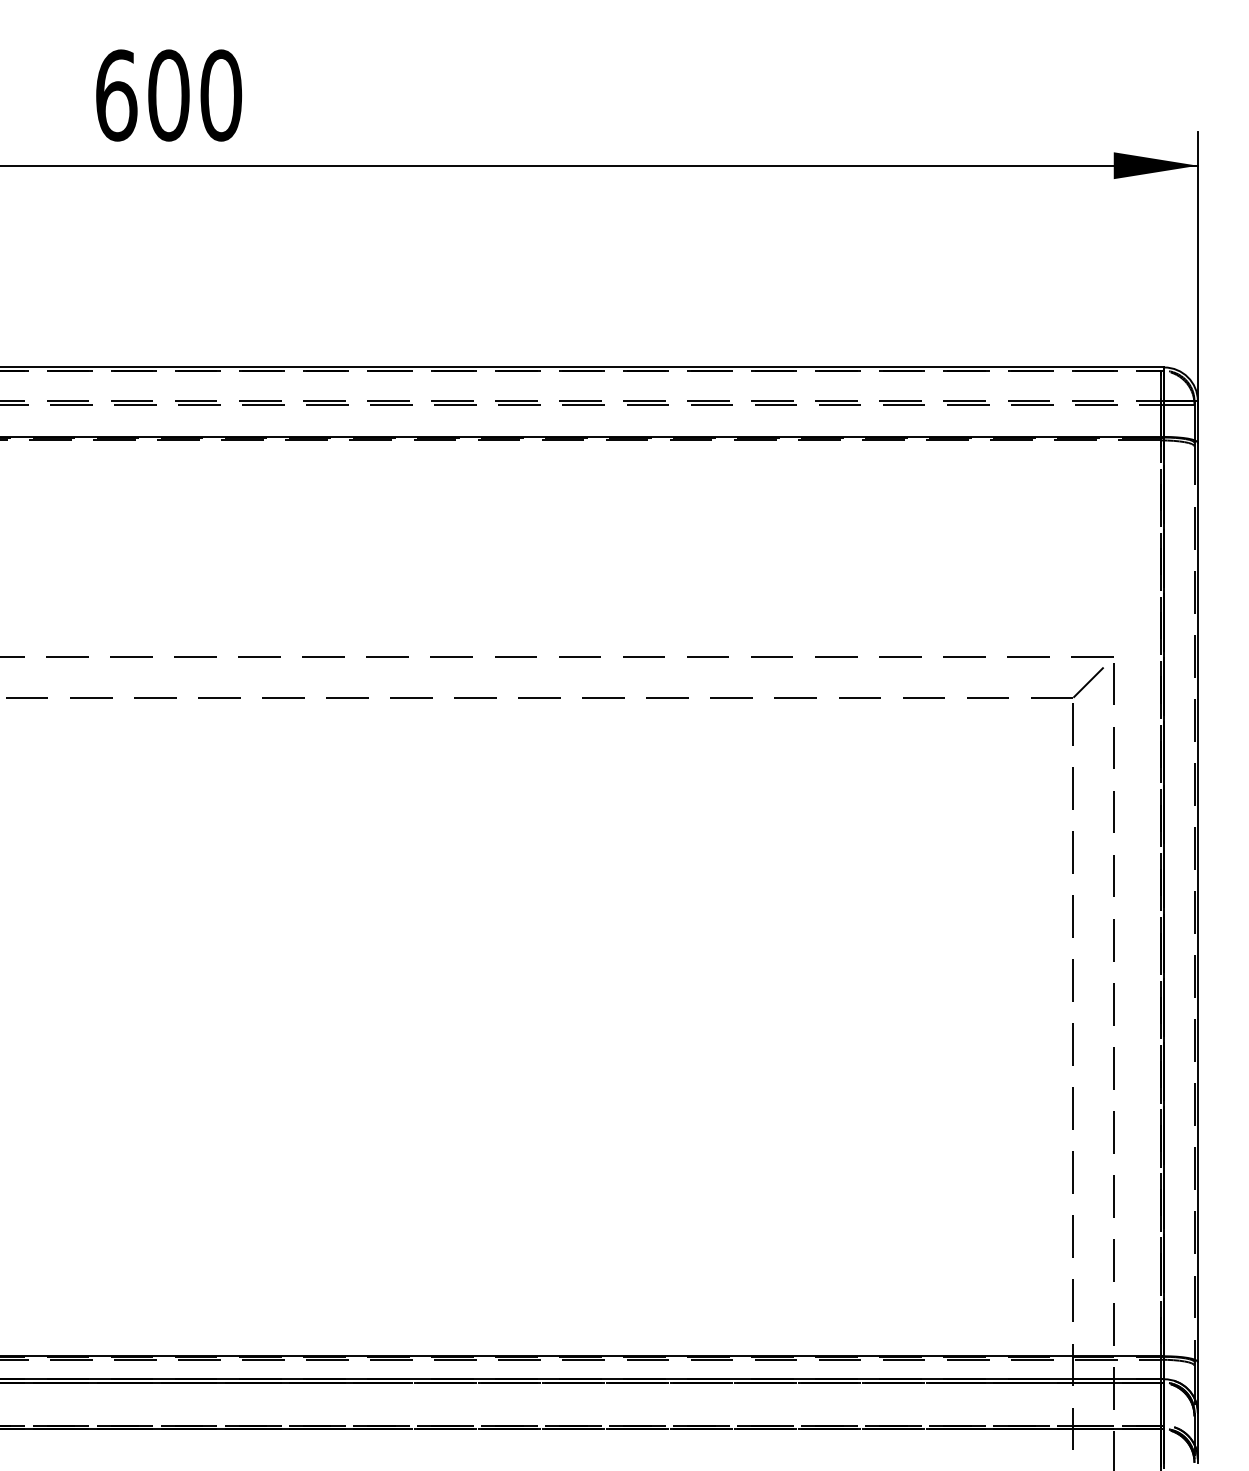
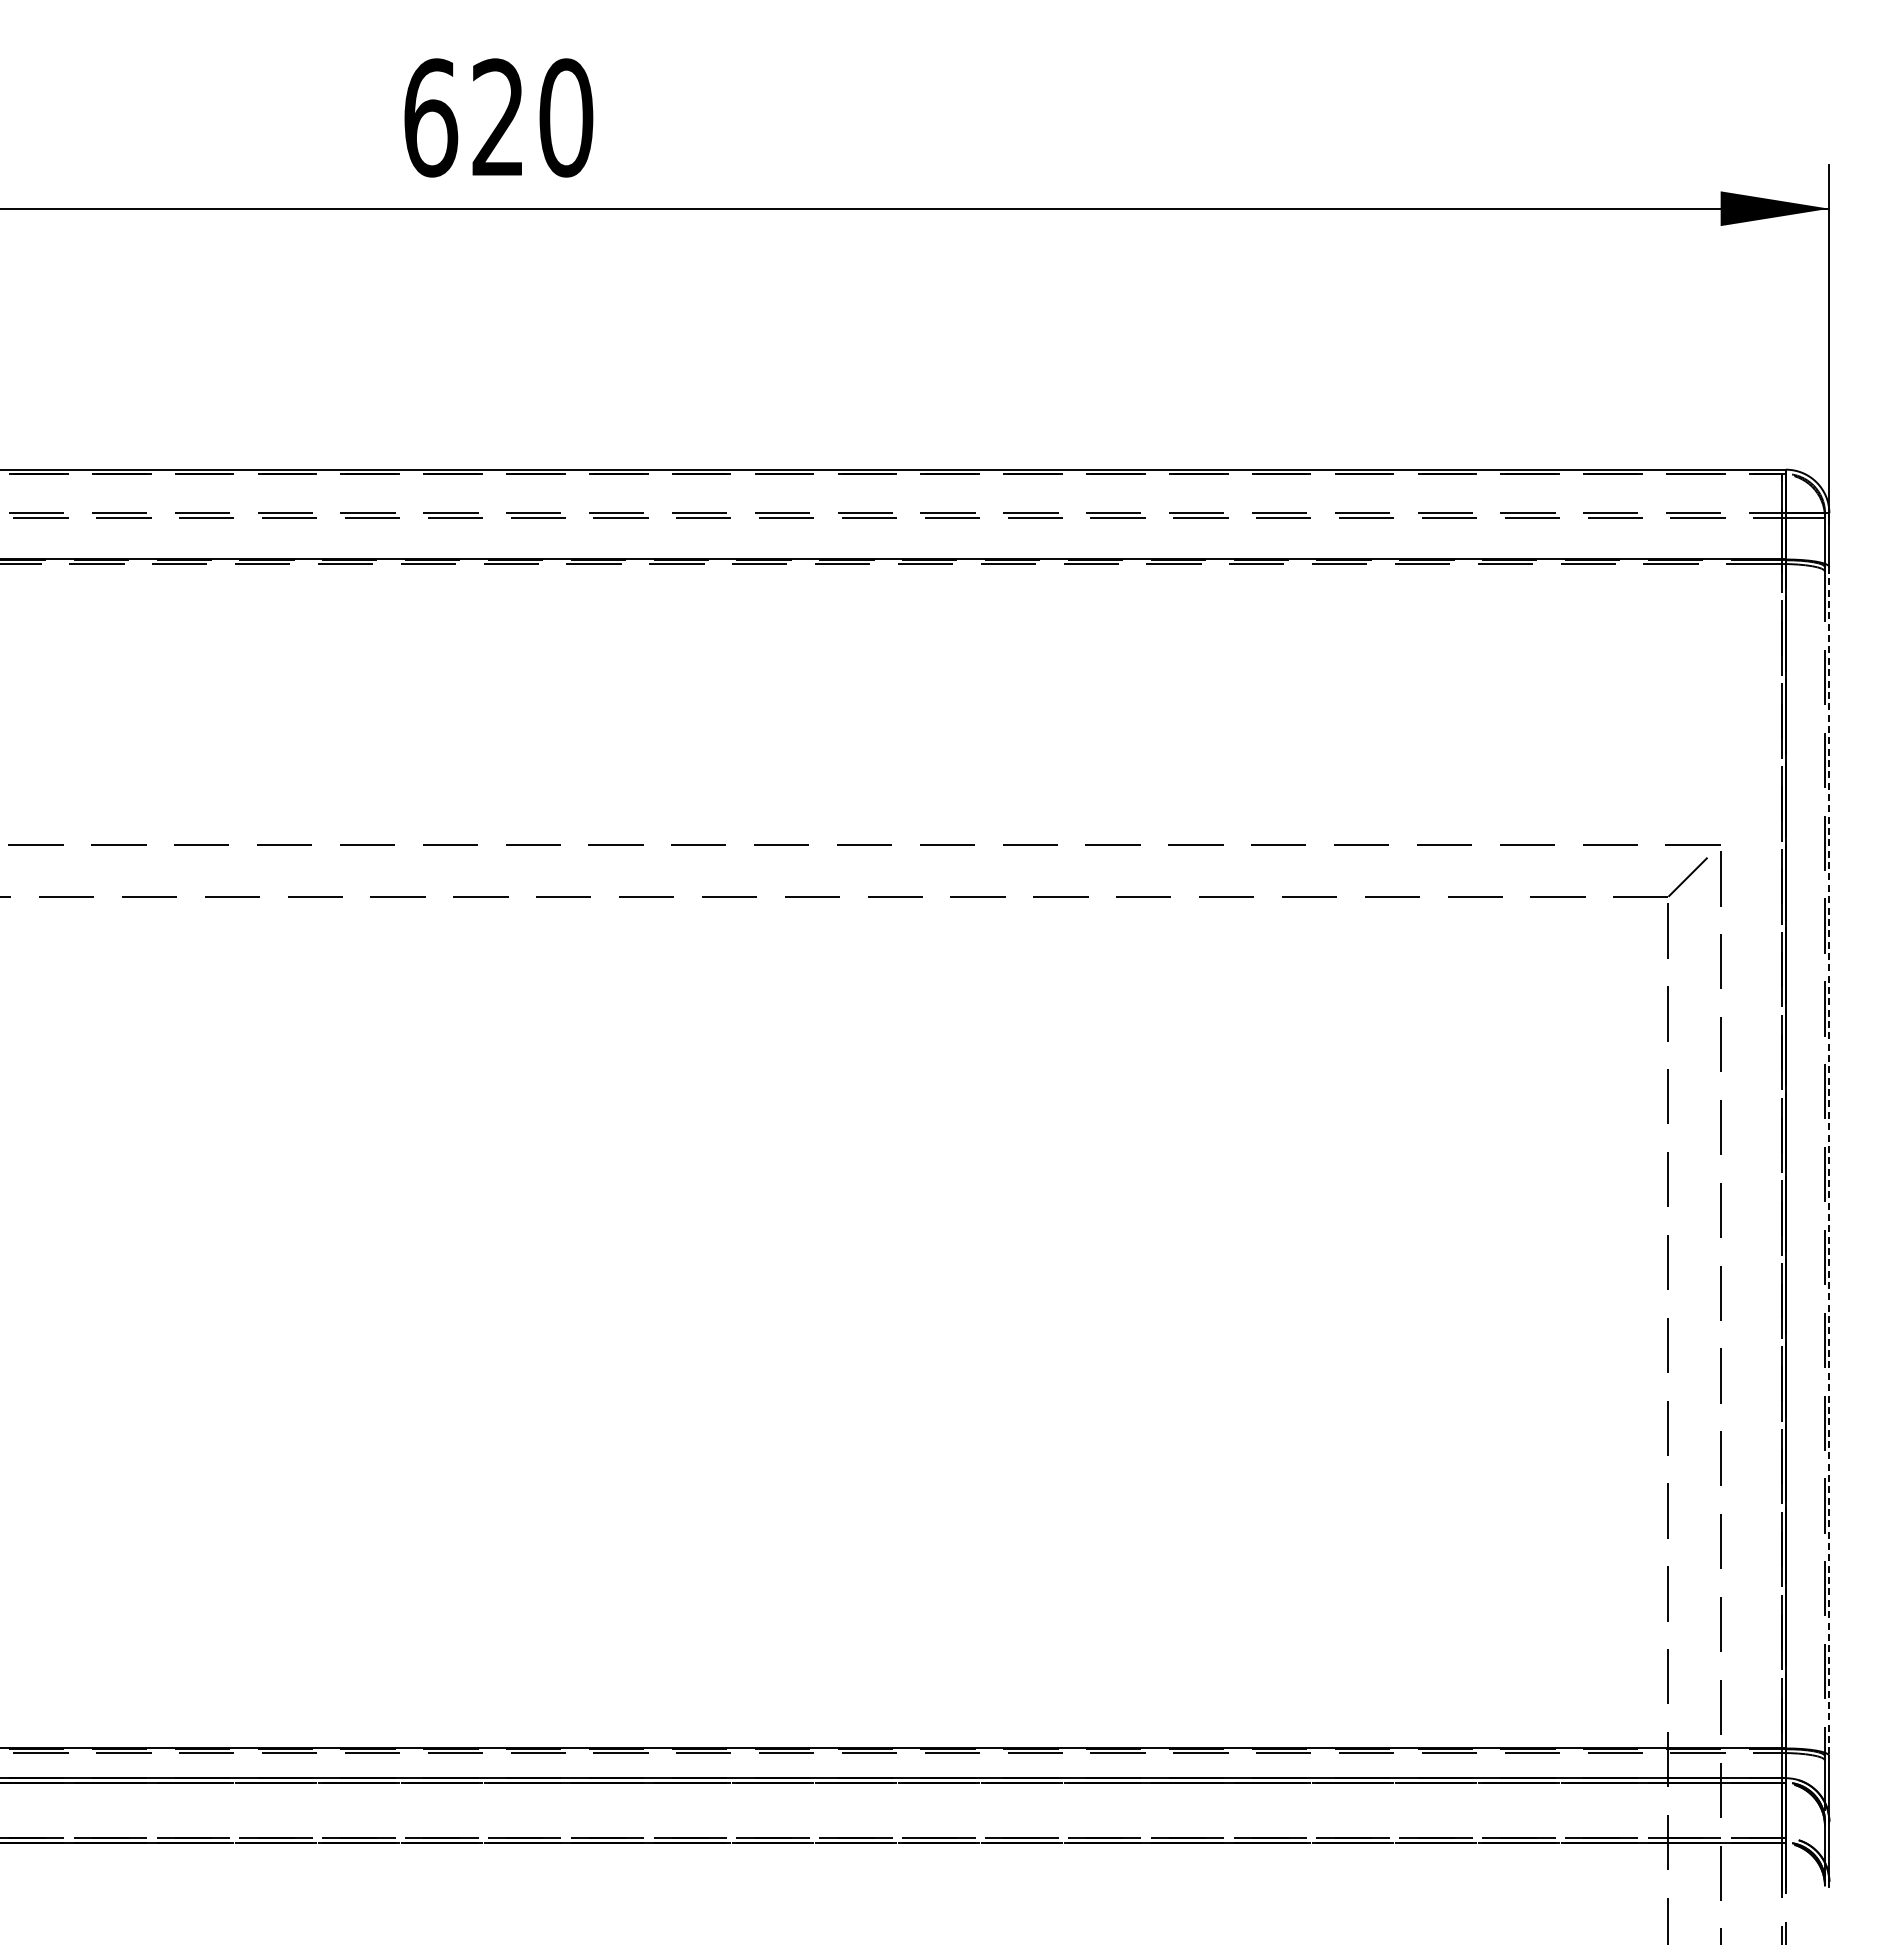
text: (168, 95) -> (498, 117), 600 -> 620
line: (1197, 903) -> (1829, 1162), solid -> dashed

